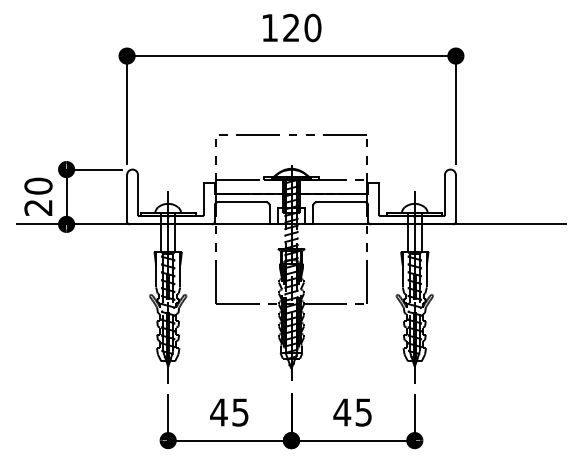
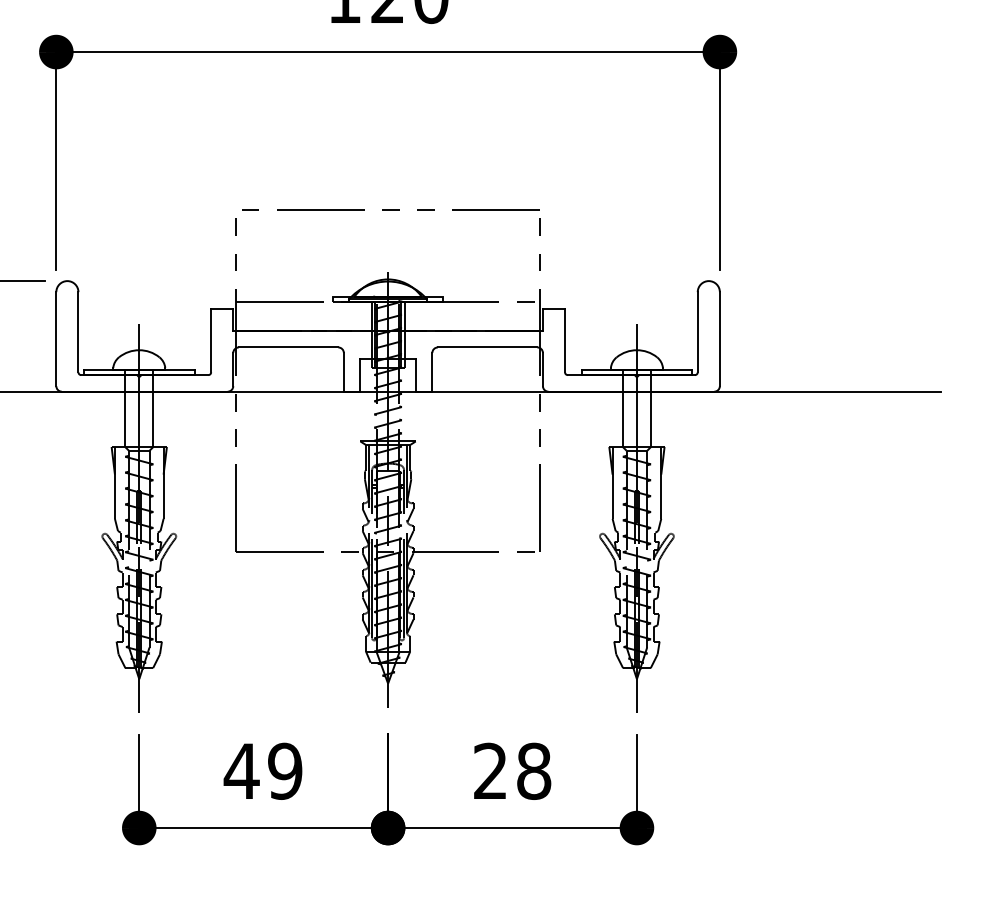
text: (240, 412) -> (285, 771), 45 -> 49
text: (352, 412) -> (511, 771), 45 -> 28

